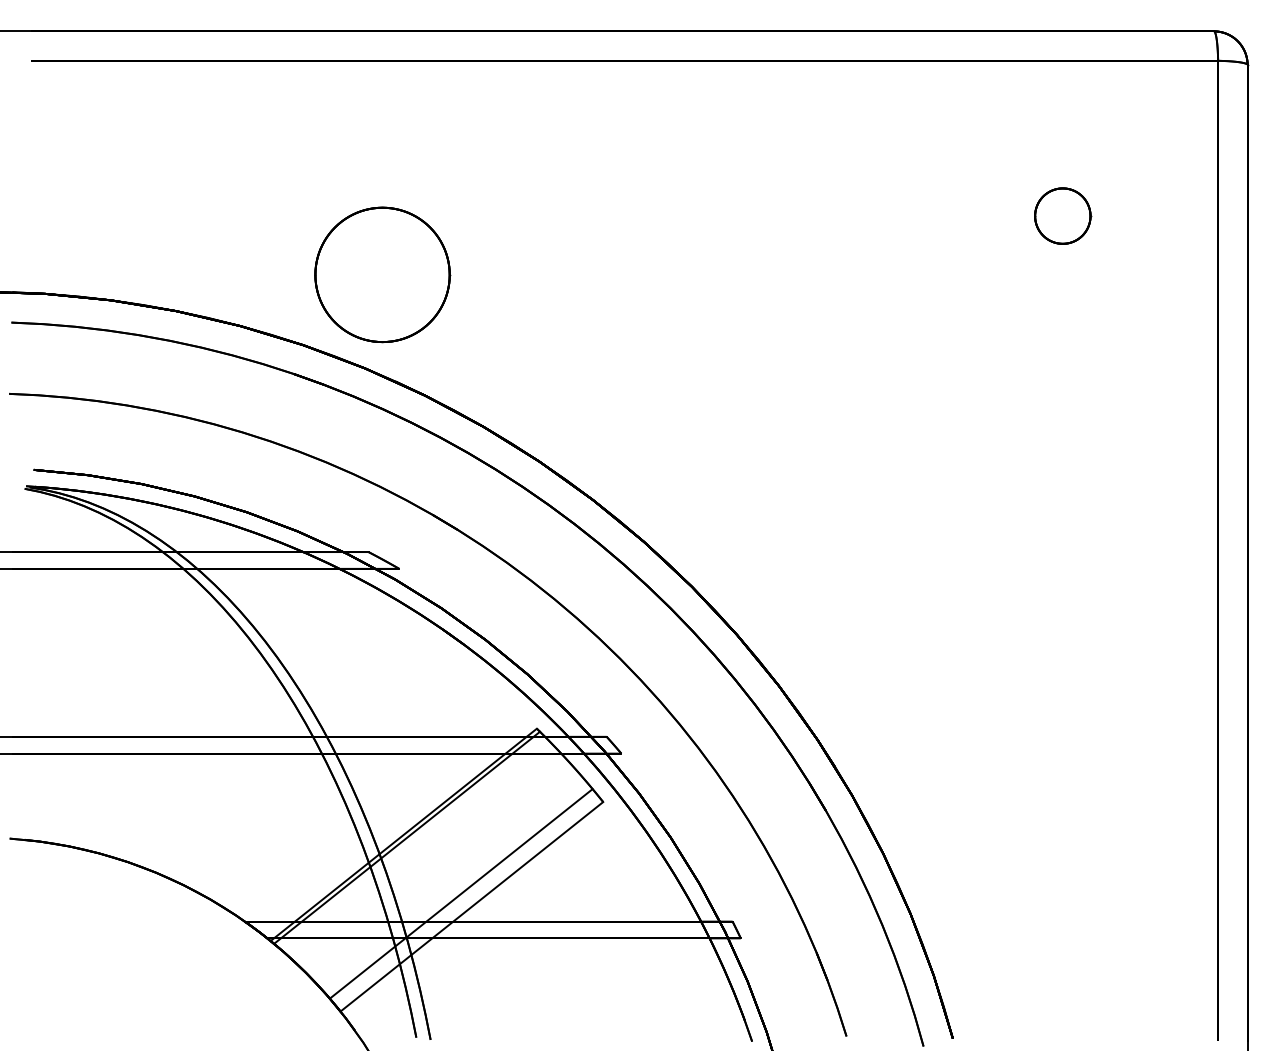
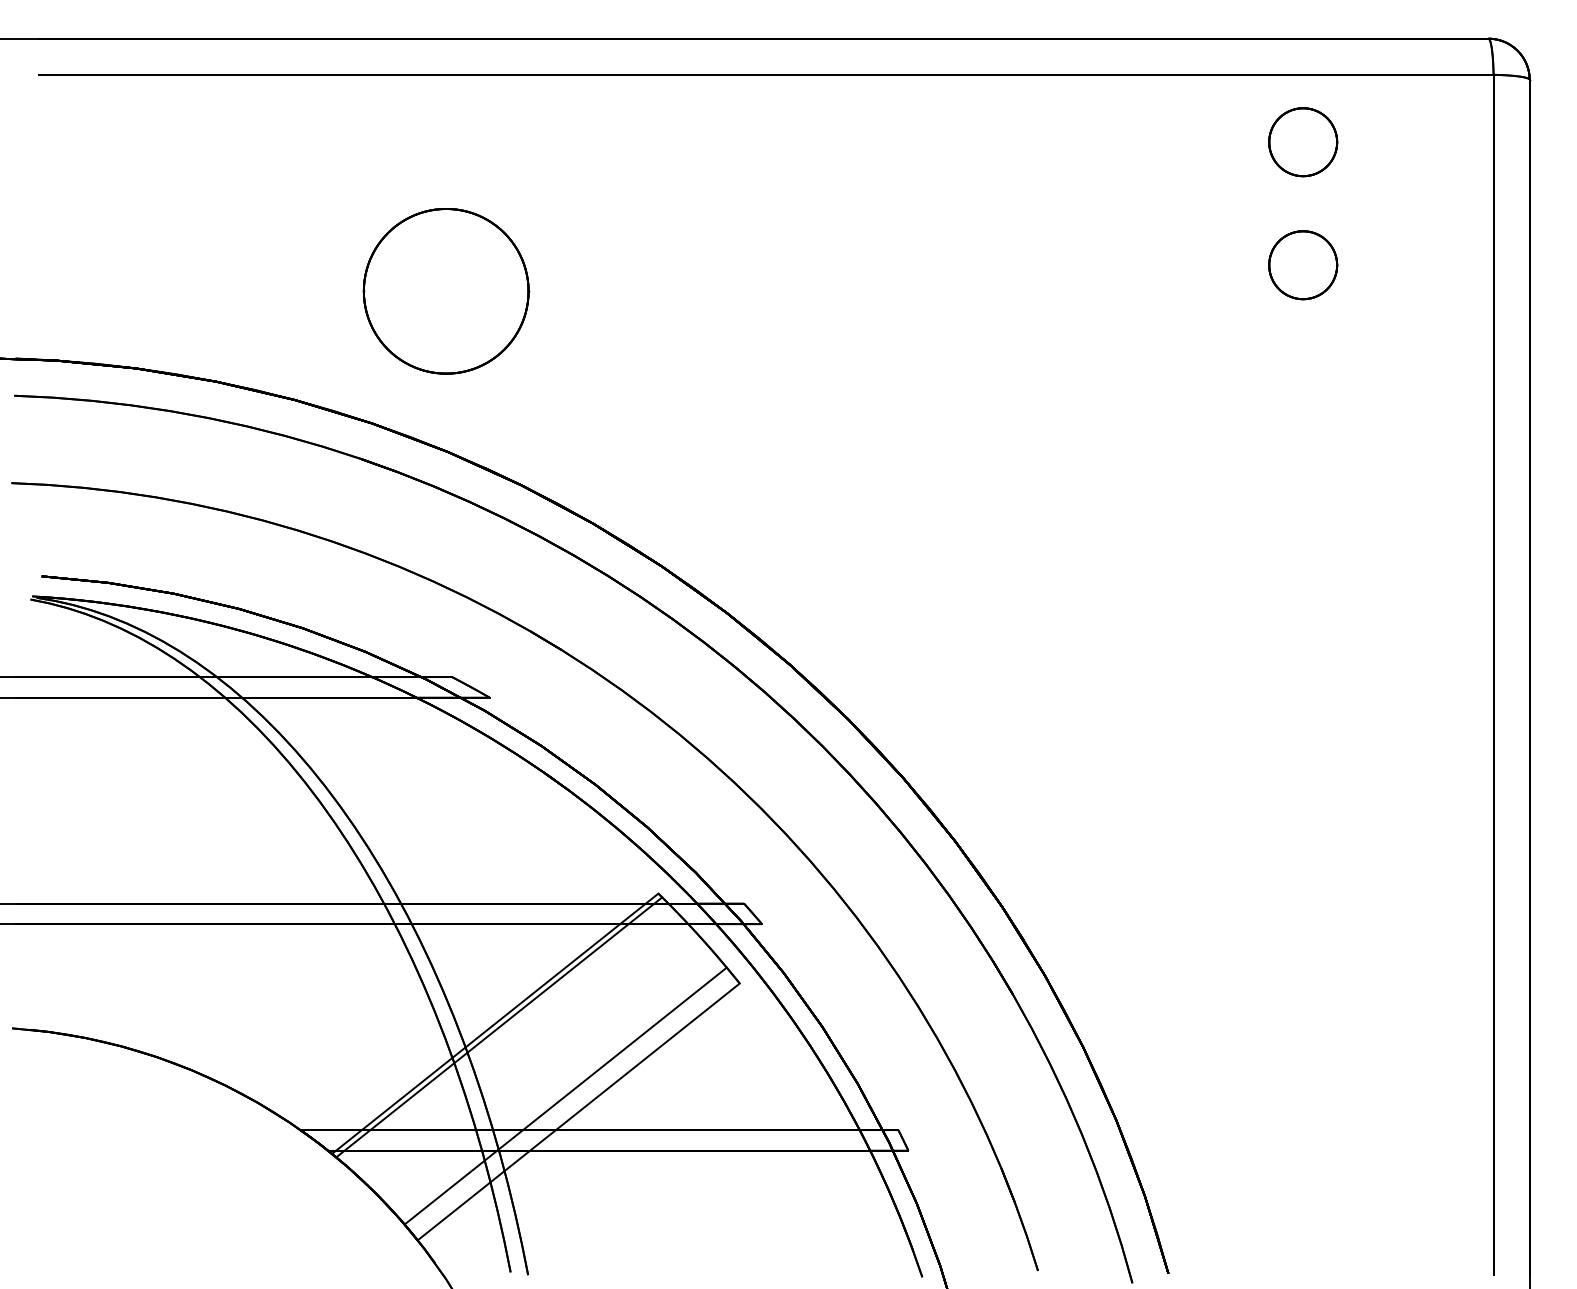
part: (1063, 116) -> (1303, 142), added
part: (382, 275) -> (446, 291), moved

